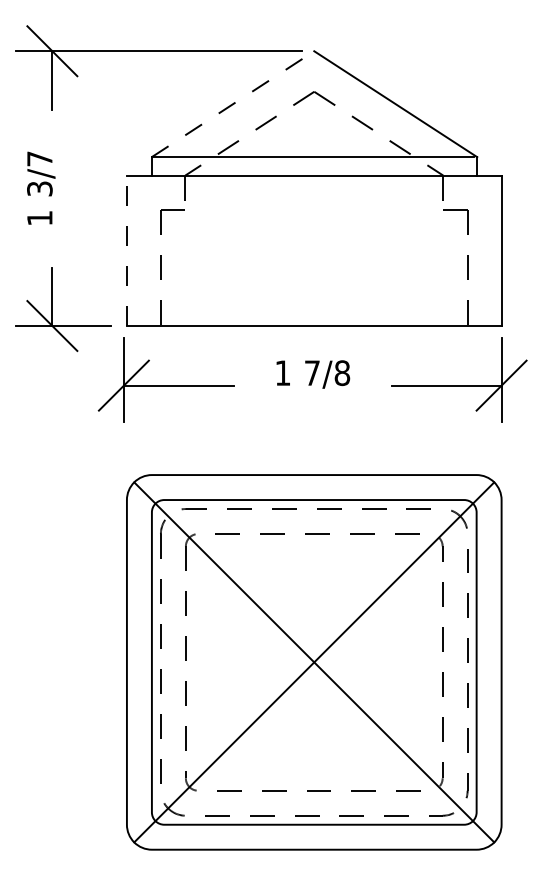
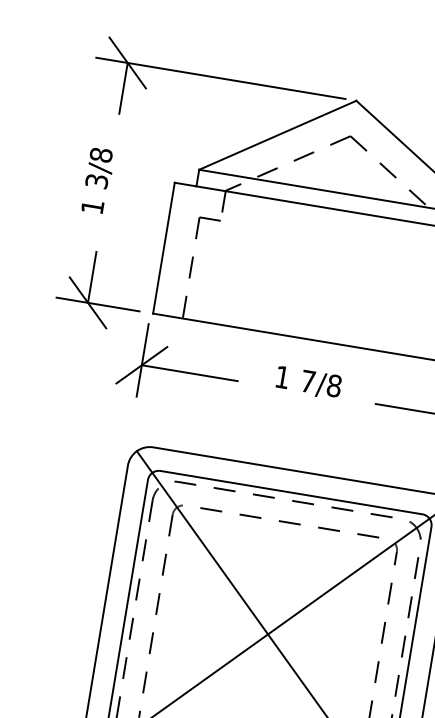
line: (233, 104) -> (278, 135), dashed -> solid
text: (39, 158) -> (100, 154), 3/7 -> 3/8
line: (126, 251) -> (163, 248), dashed -> solid

